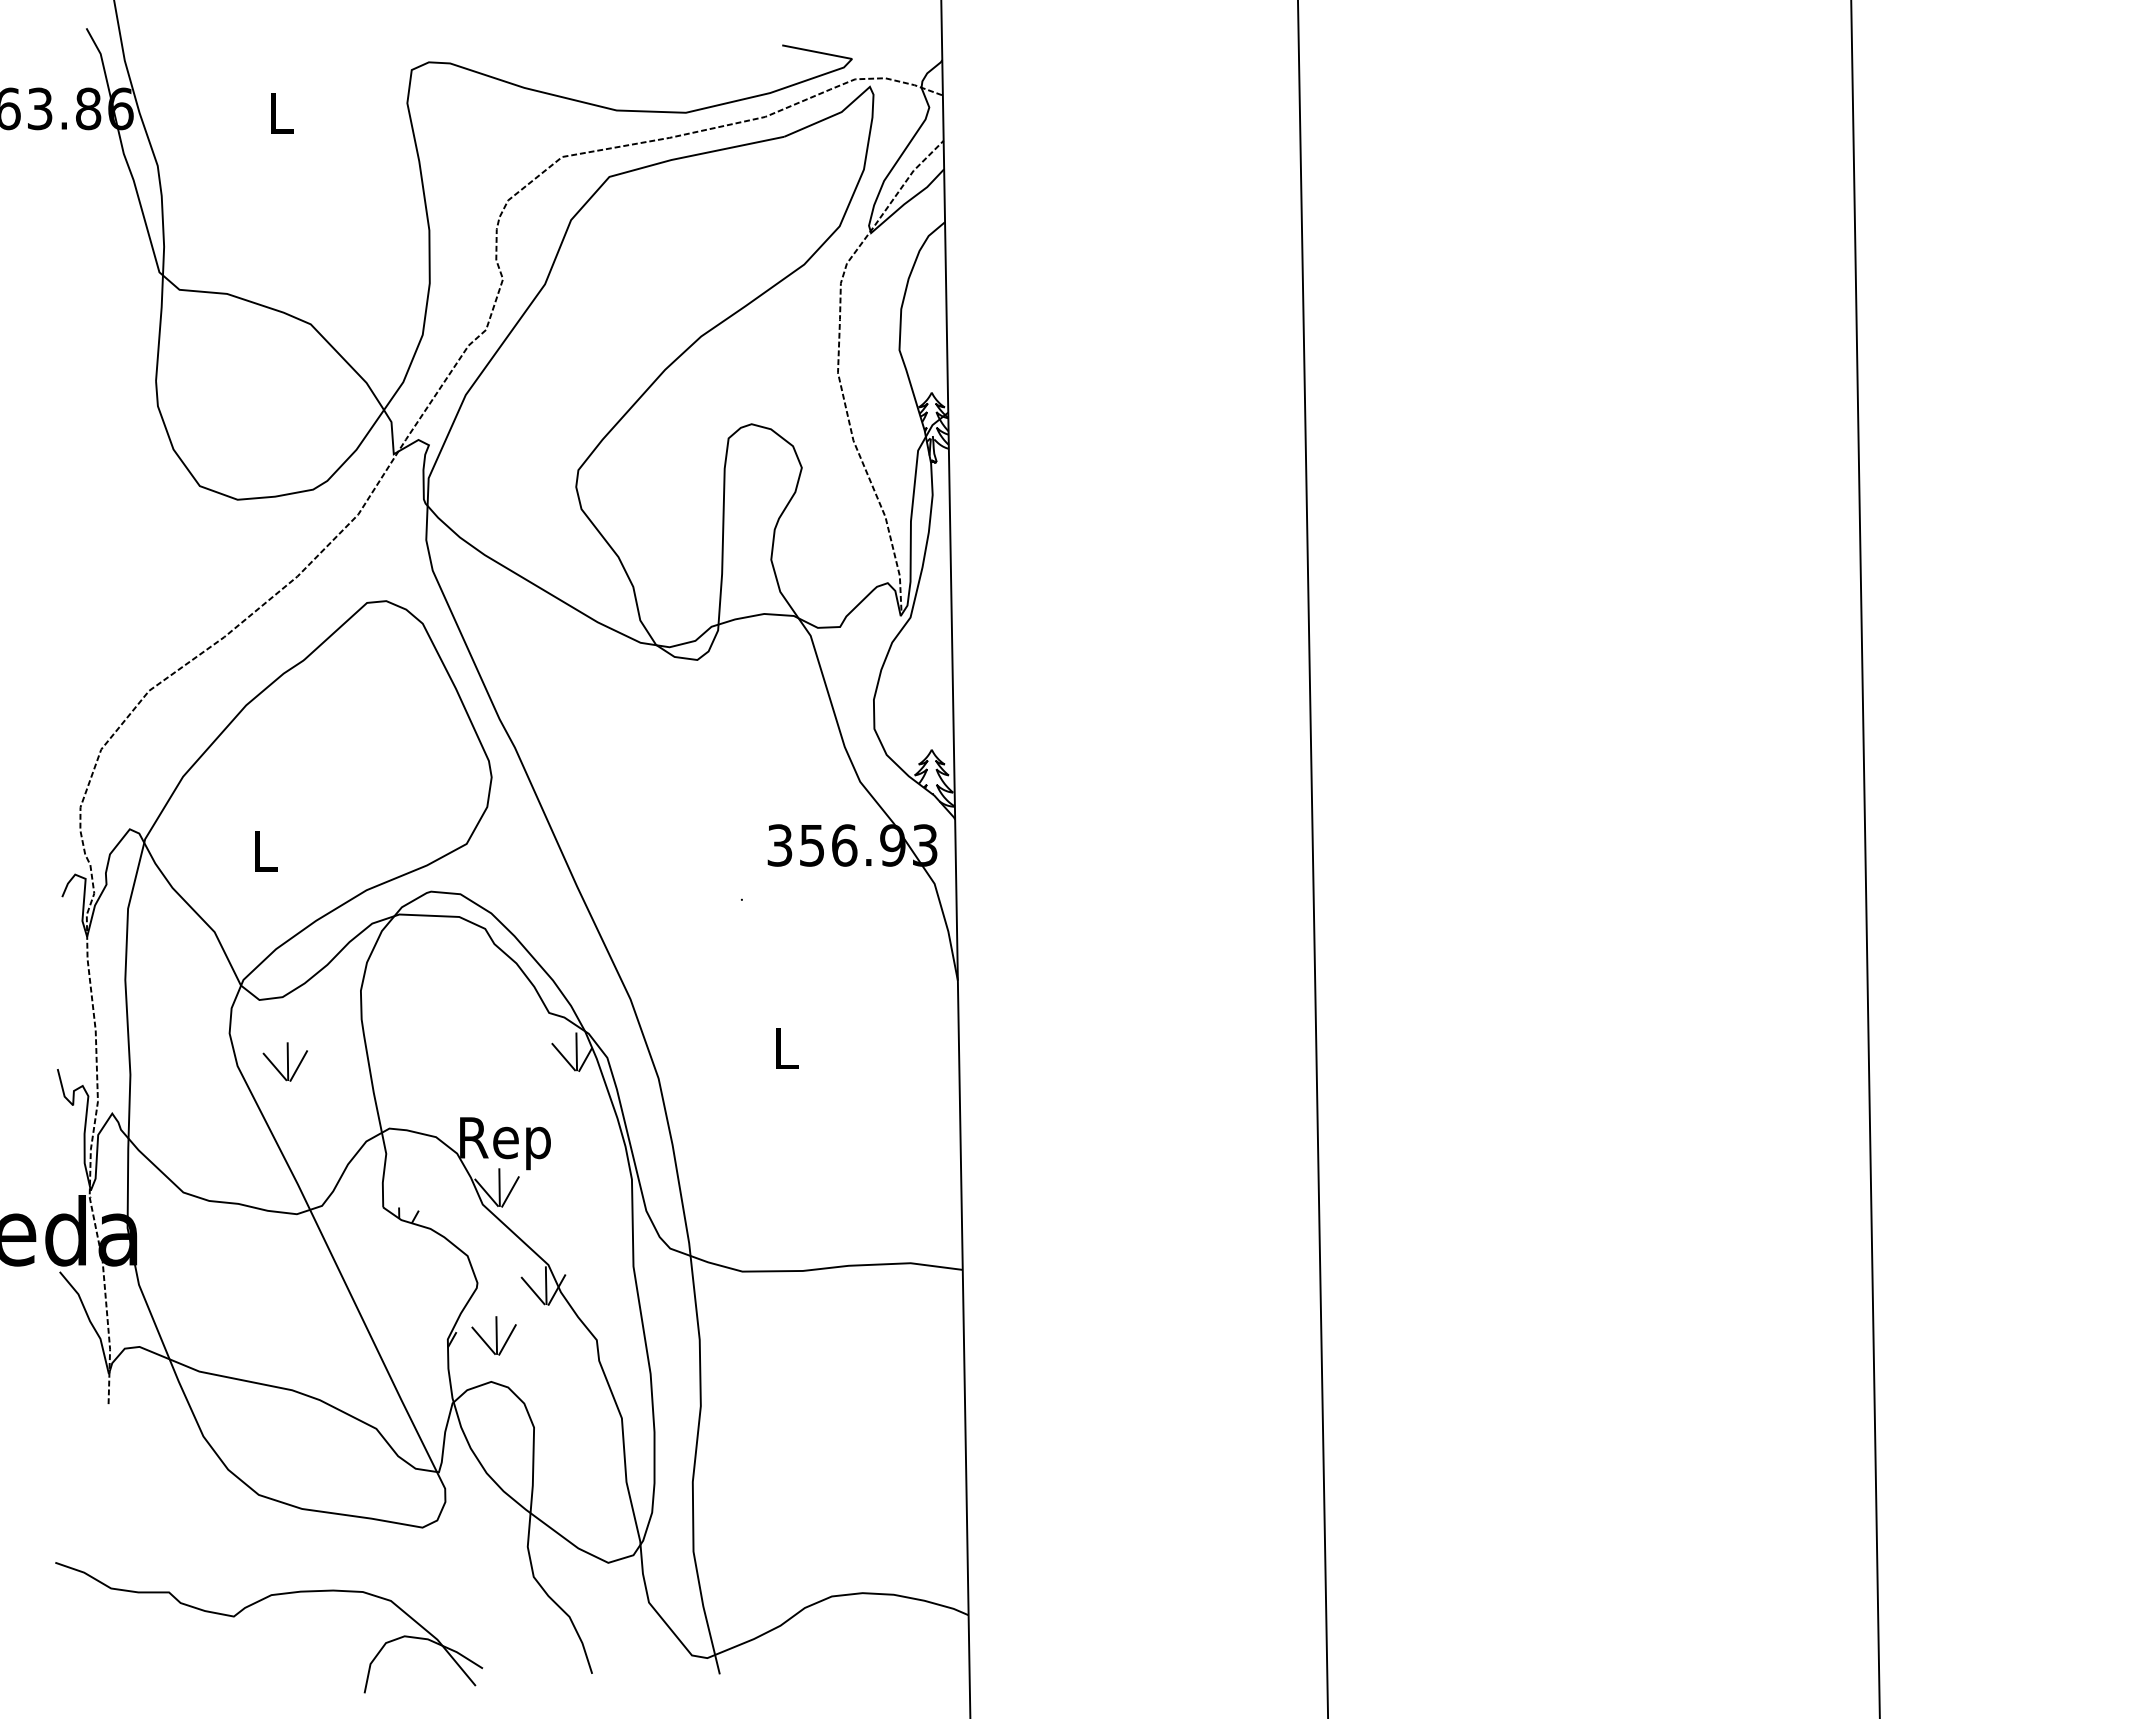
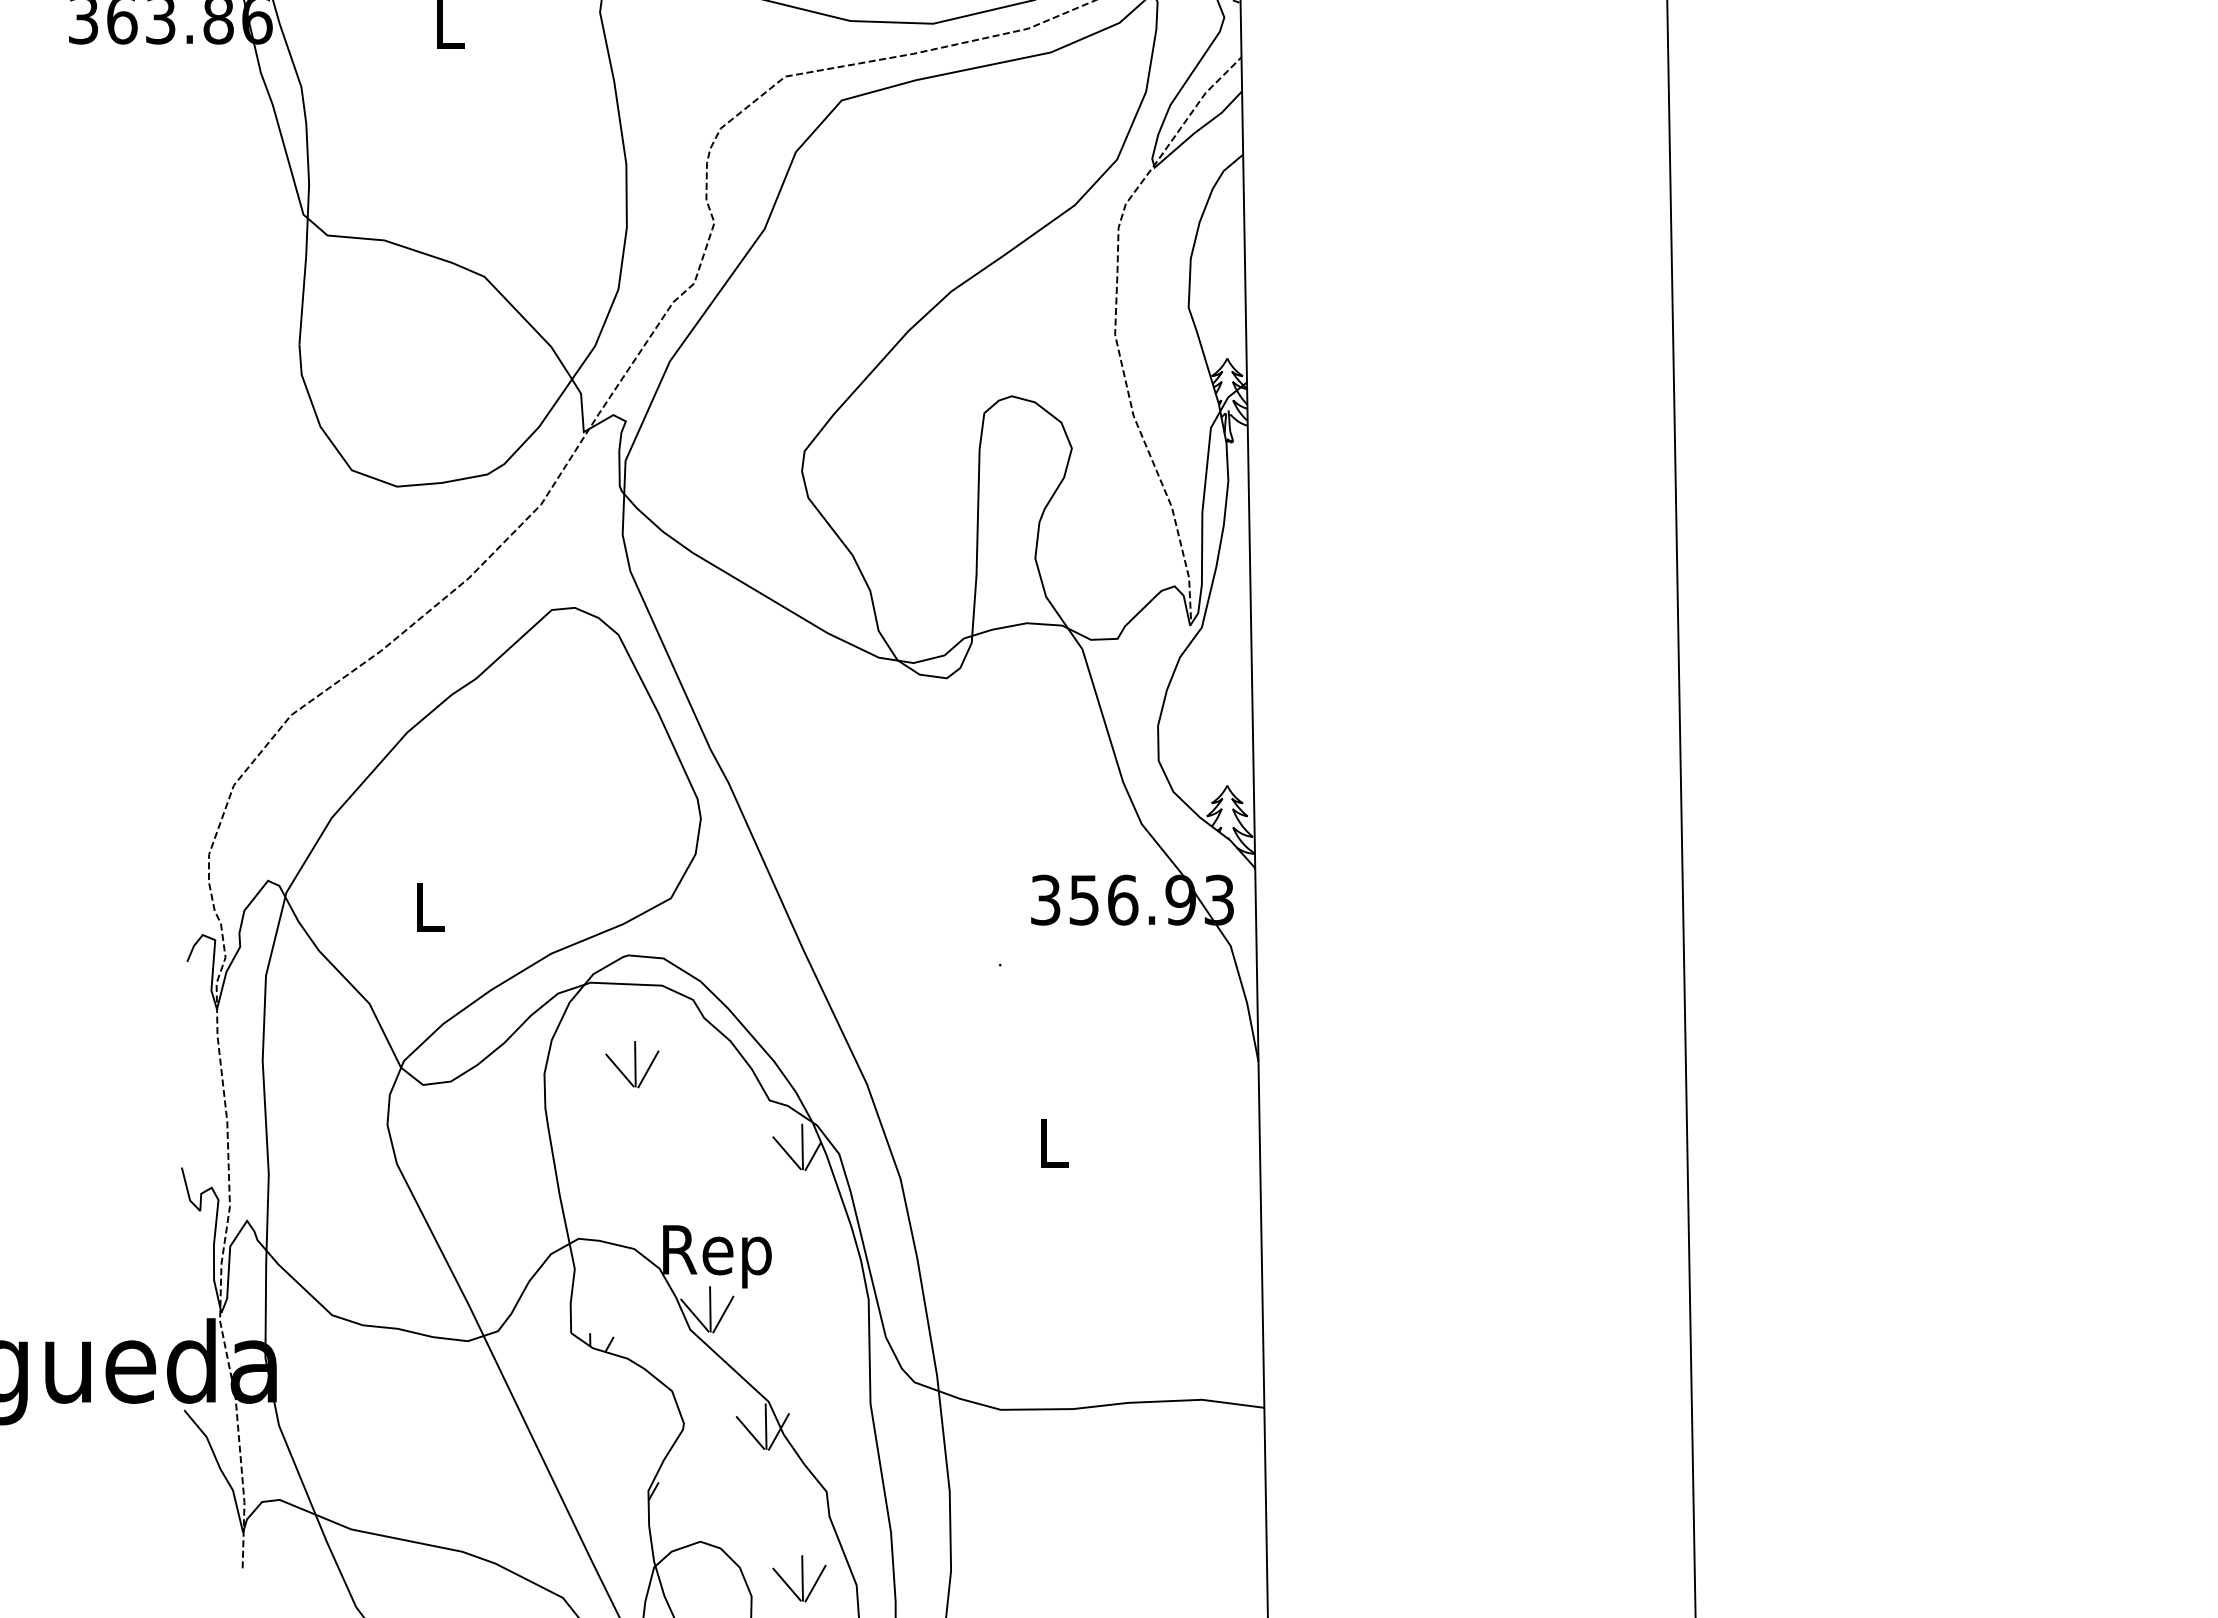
part: (284, 1061) -> (631, 1064), moved
part: (493, 1335) -> (798, 1578), moved

